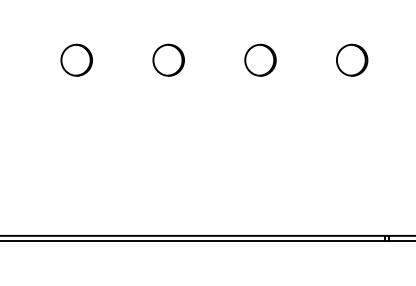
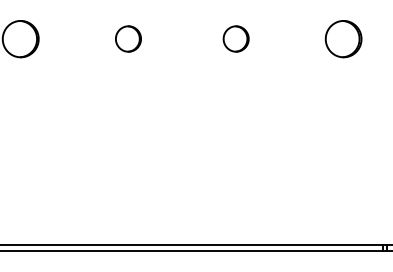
part: (168, 59) -> (128, 38), size x0.7
part: (260, 59) -> (236, 38), size x0.7

